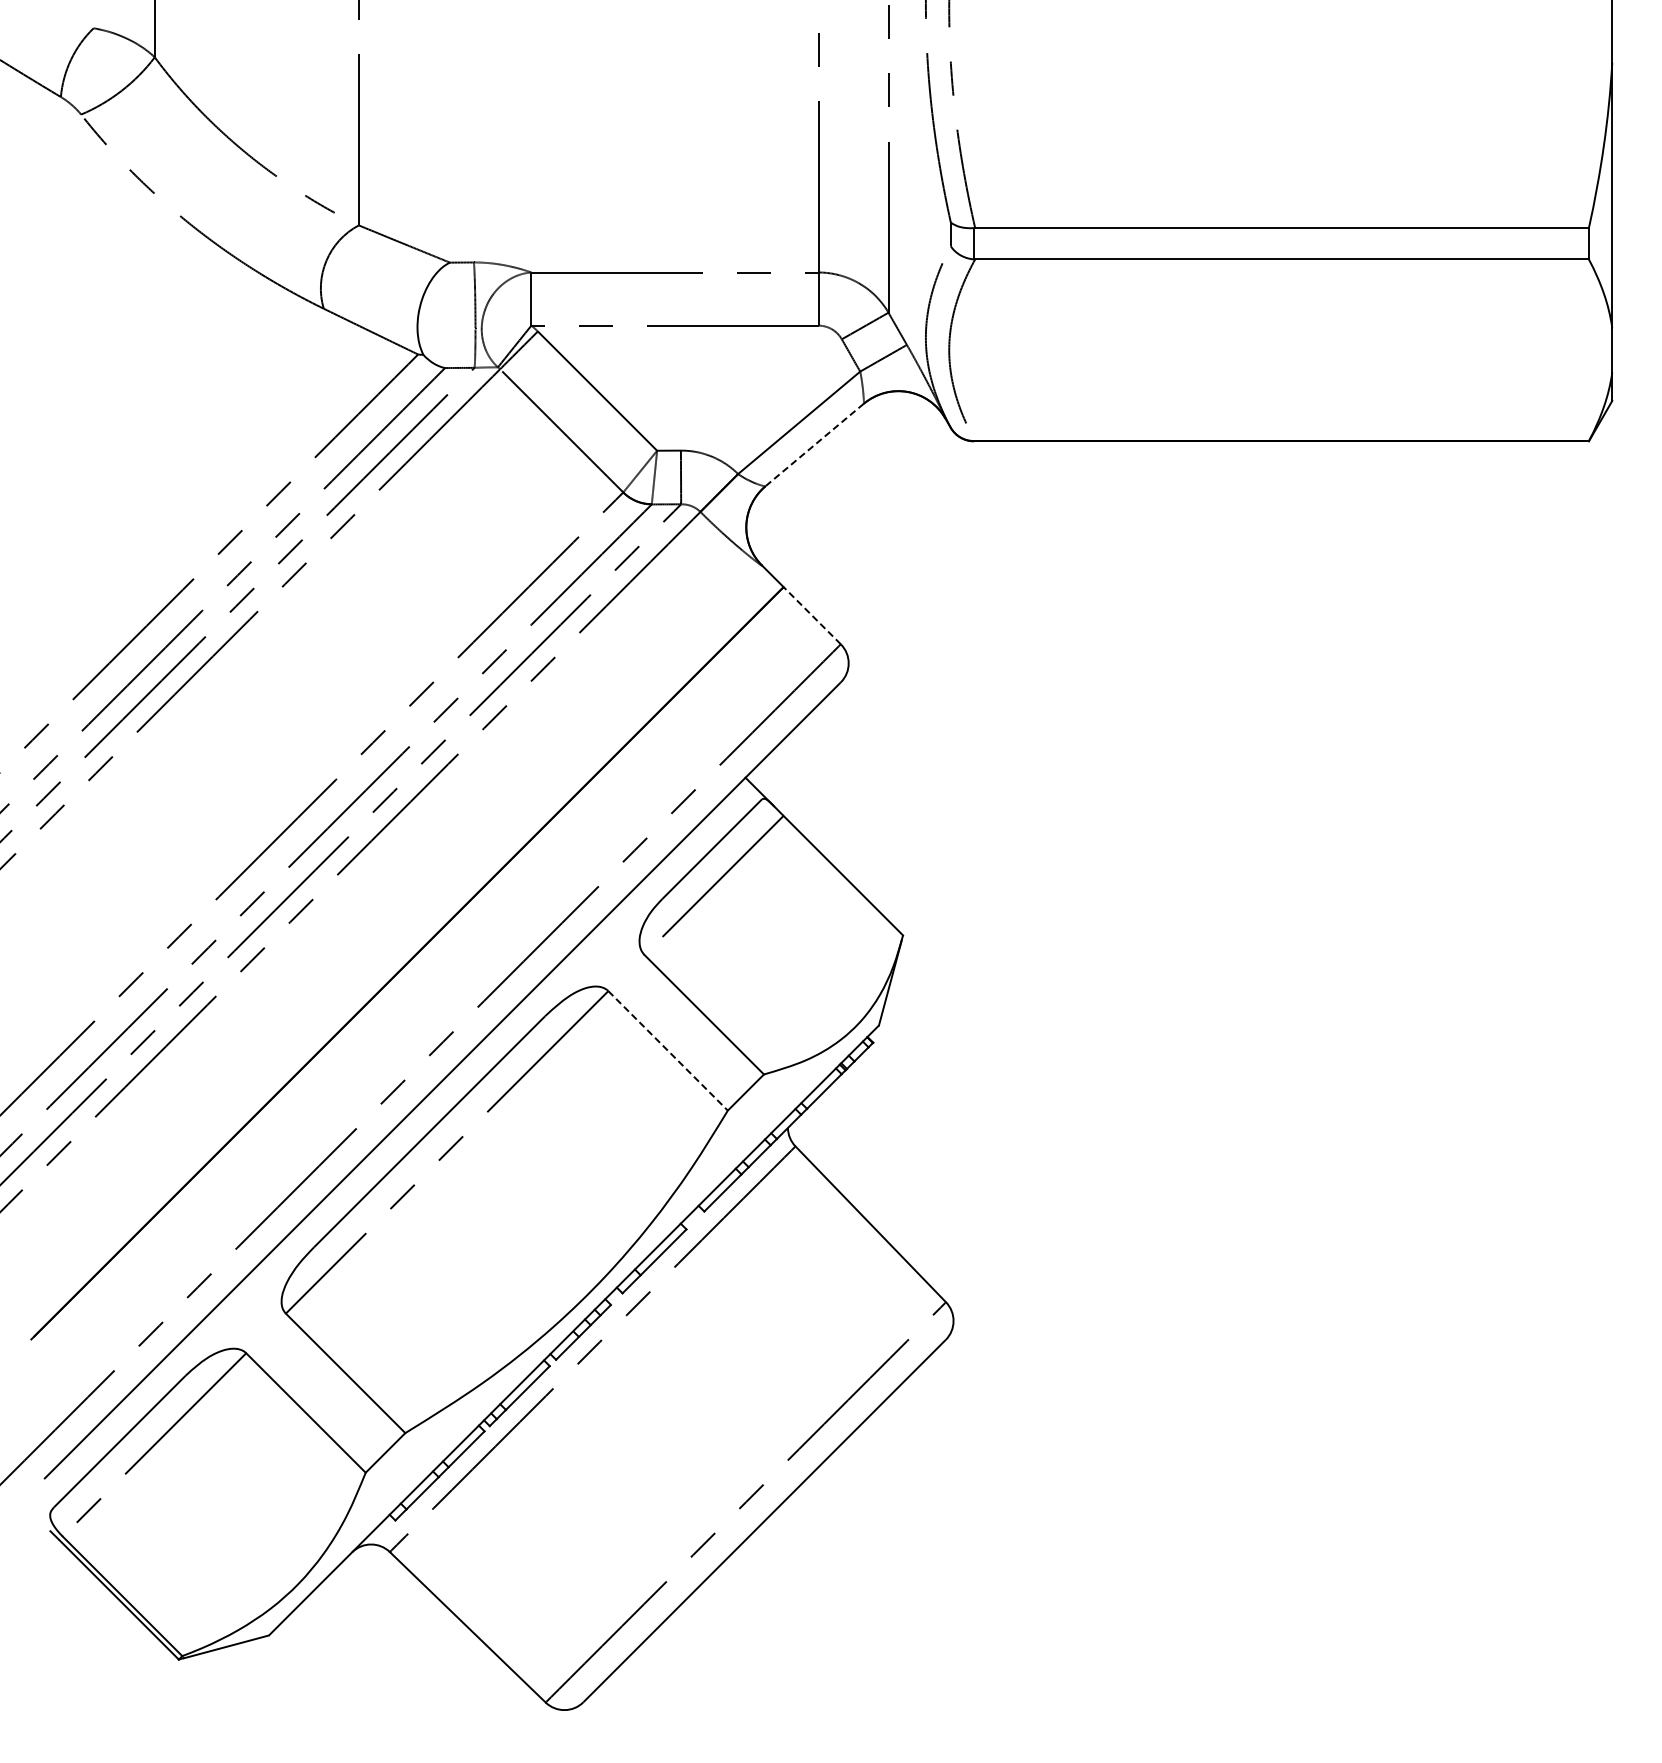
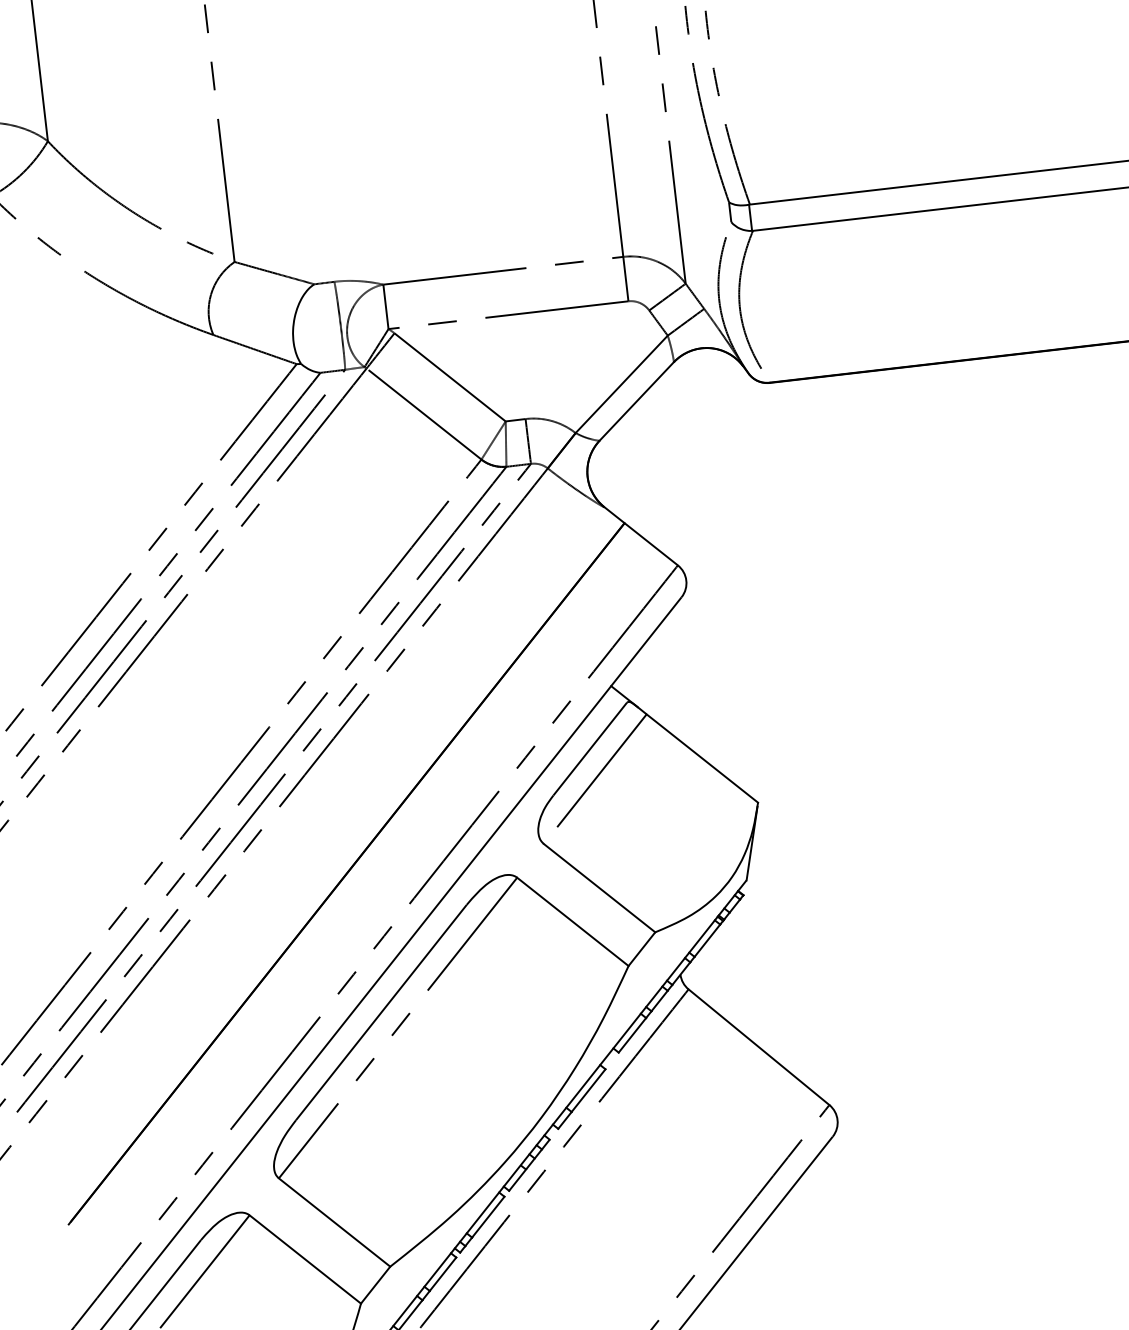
line: (814, 445) -> (636, 401), dashed -> solid
line: (811, 615) -> (650, 544), dashed -> solid
line: (668, 1051) -> (573, 922), dashed -> solid

